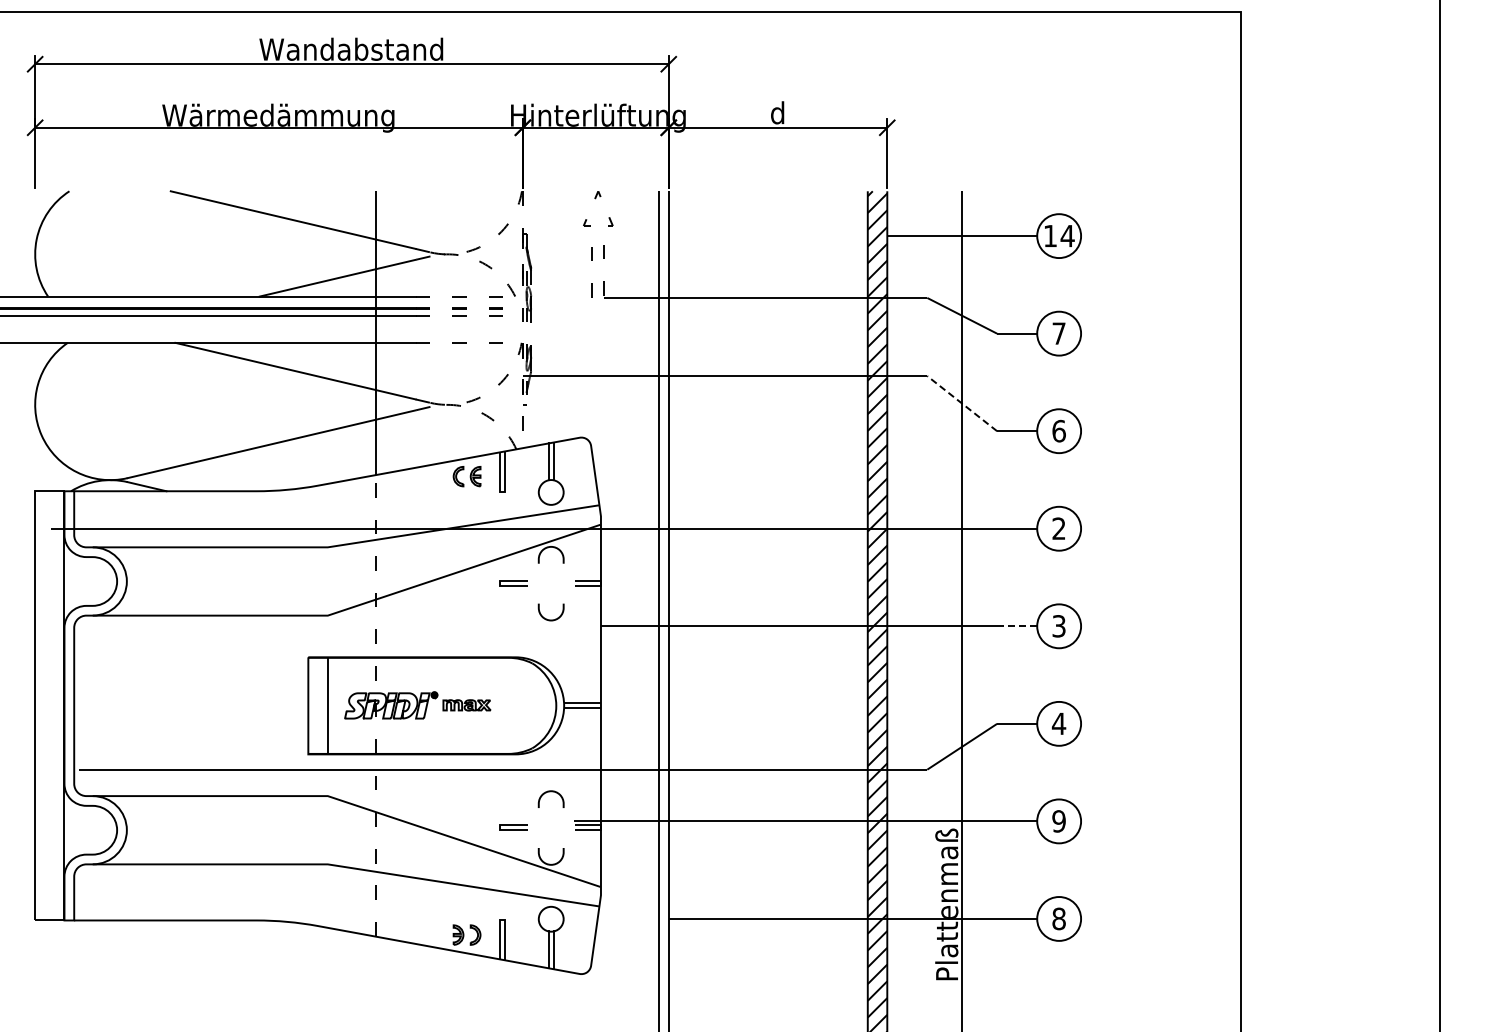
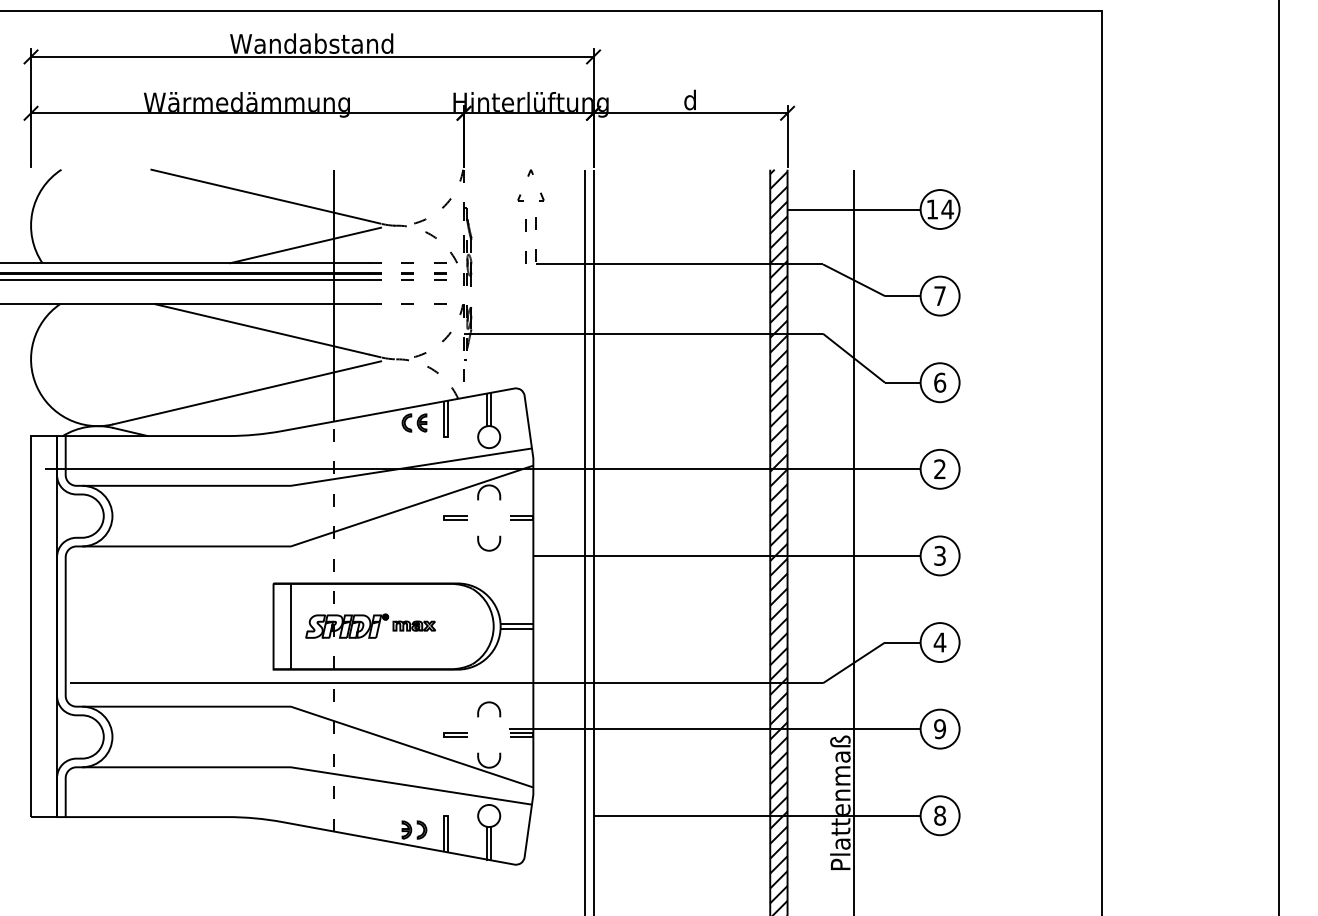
line: (961, 403) -> (853, 358), dashed -> solid
line: (1016, 626) -> (902, 556), dashed -> solid

